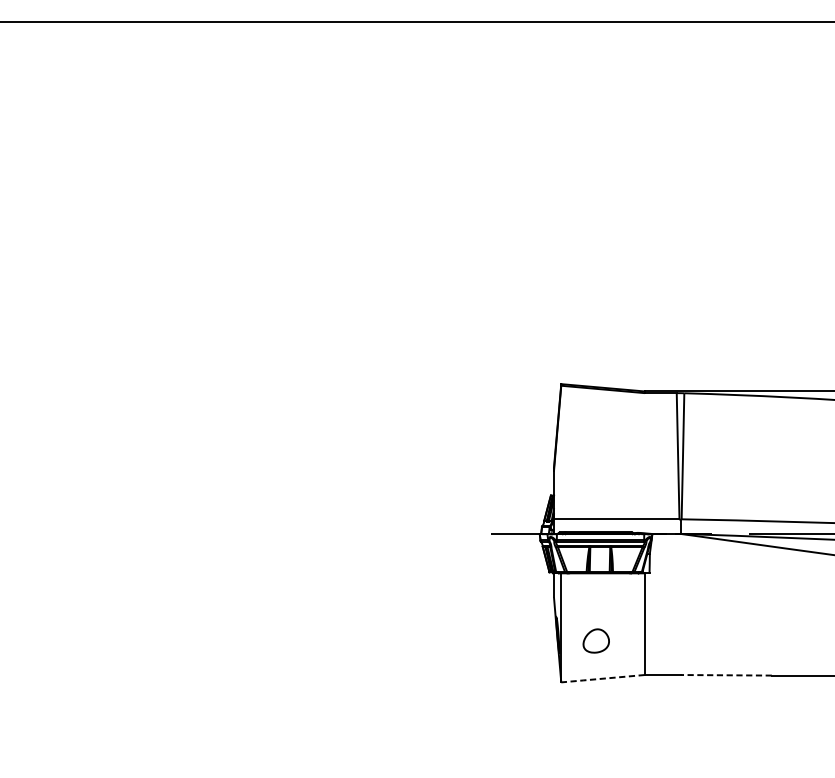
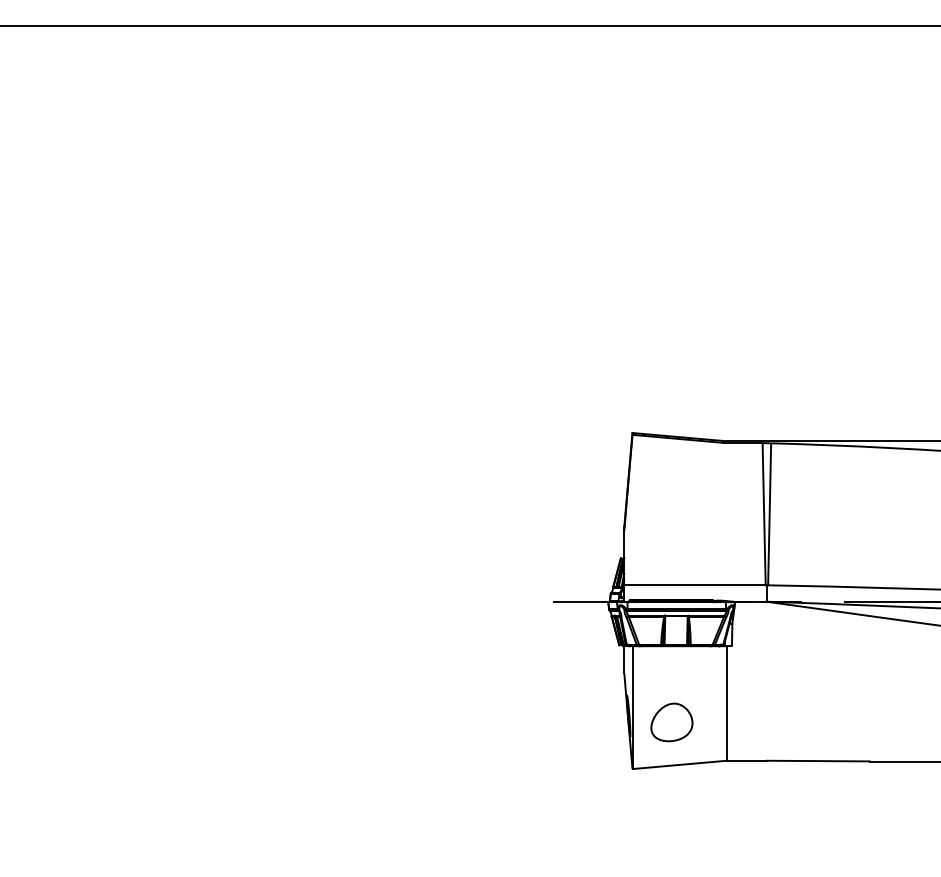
part: (595, 641) -> (671, 722), size x1.43
line: (725, 675) -> (817, 761), dashed -> solid
line: (602, 678) -> (679, 764), dashed -> solid

